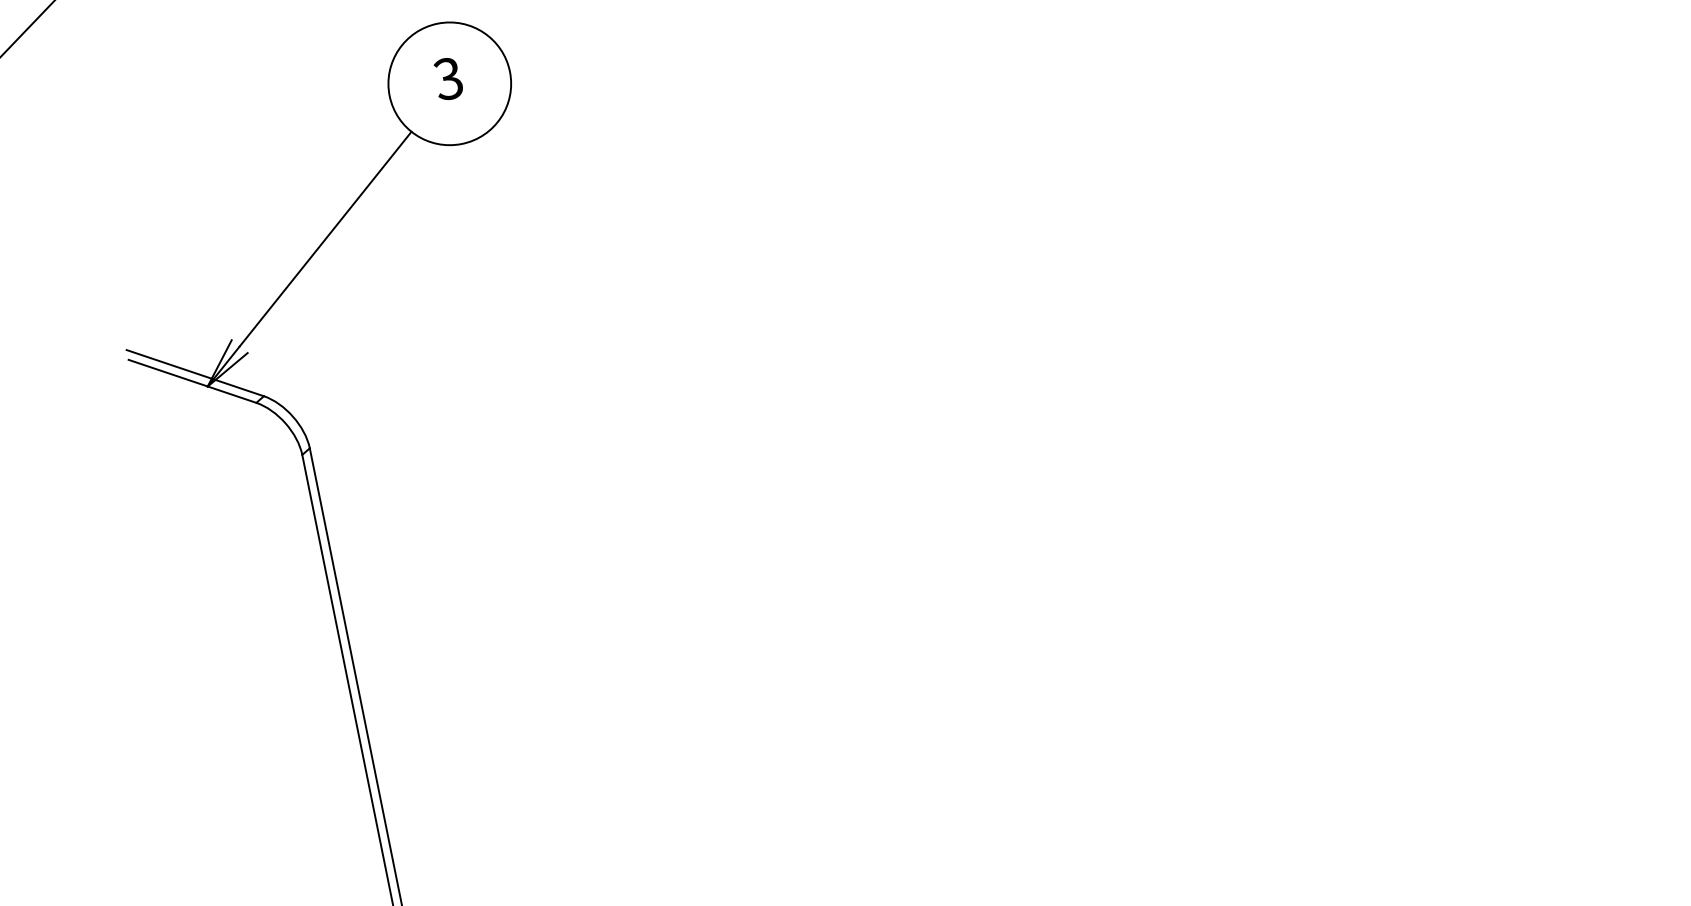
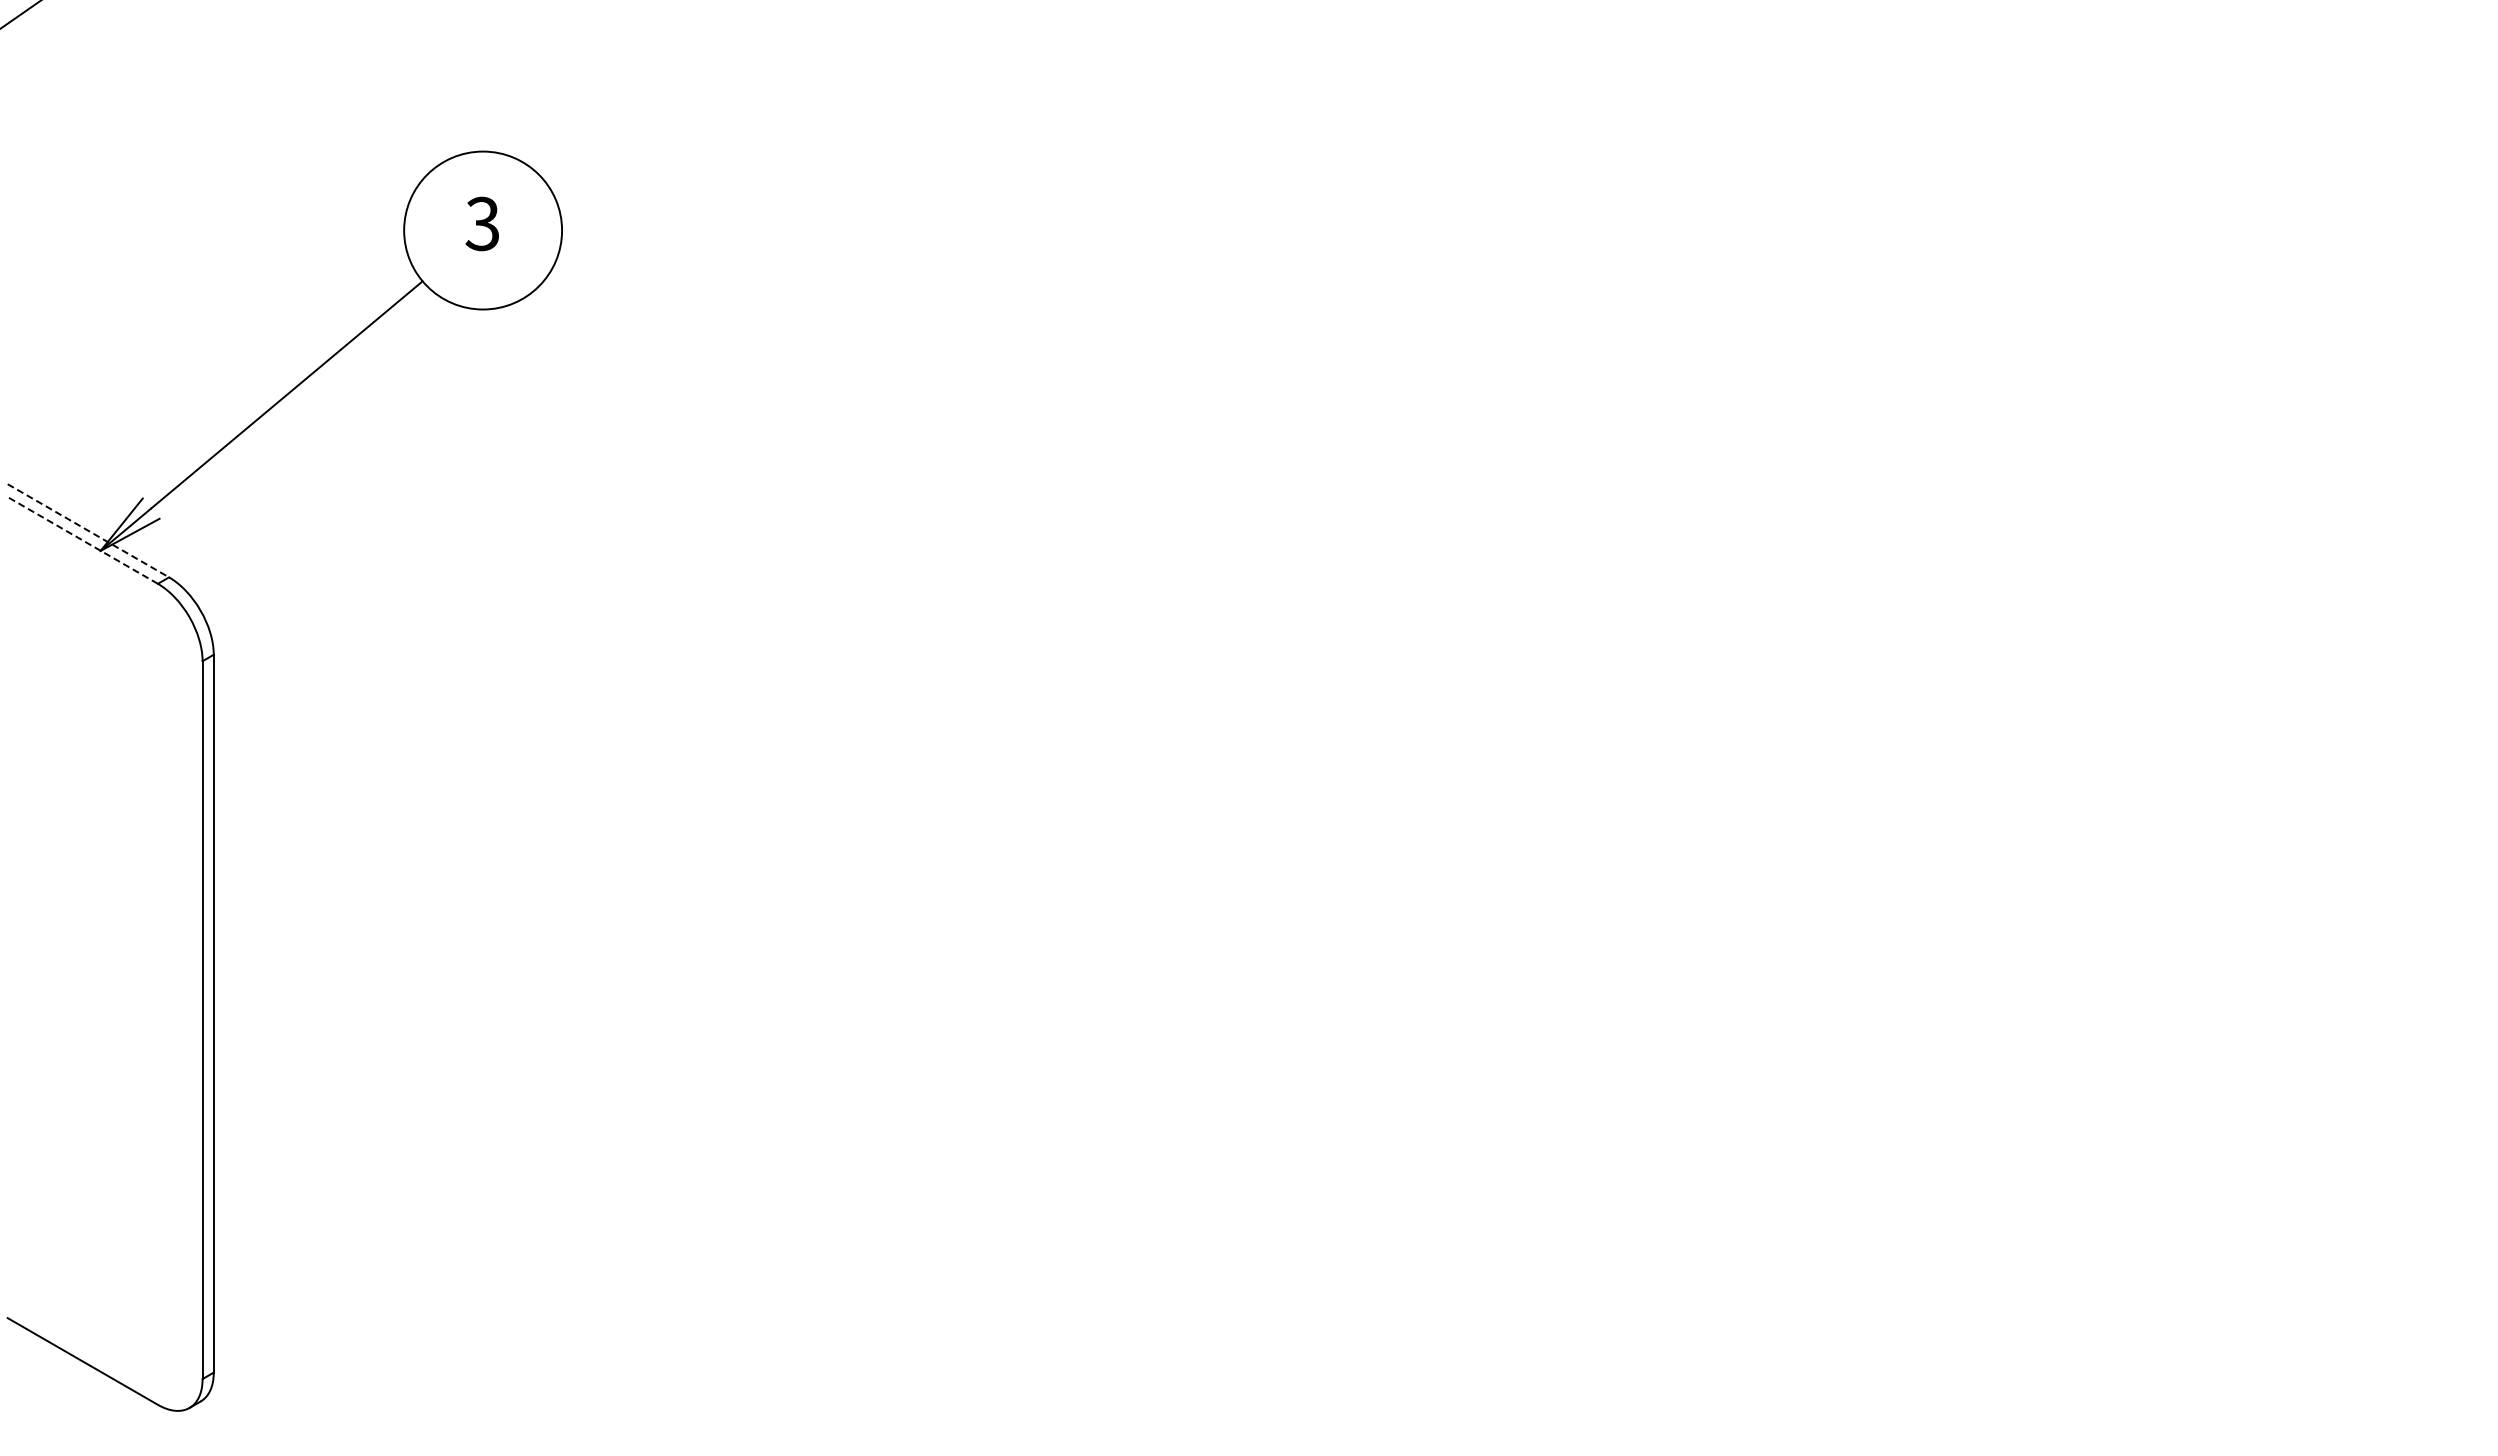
line: (195, 373) -> (88, 531), solid -> dashed
line: (192, 381) -> (82, 540), solid -> dashed

